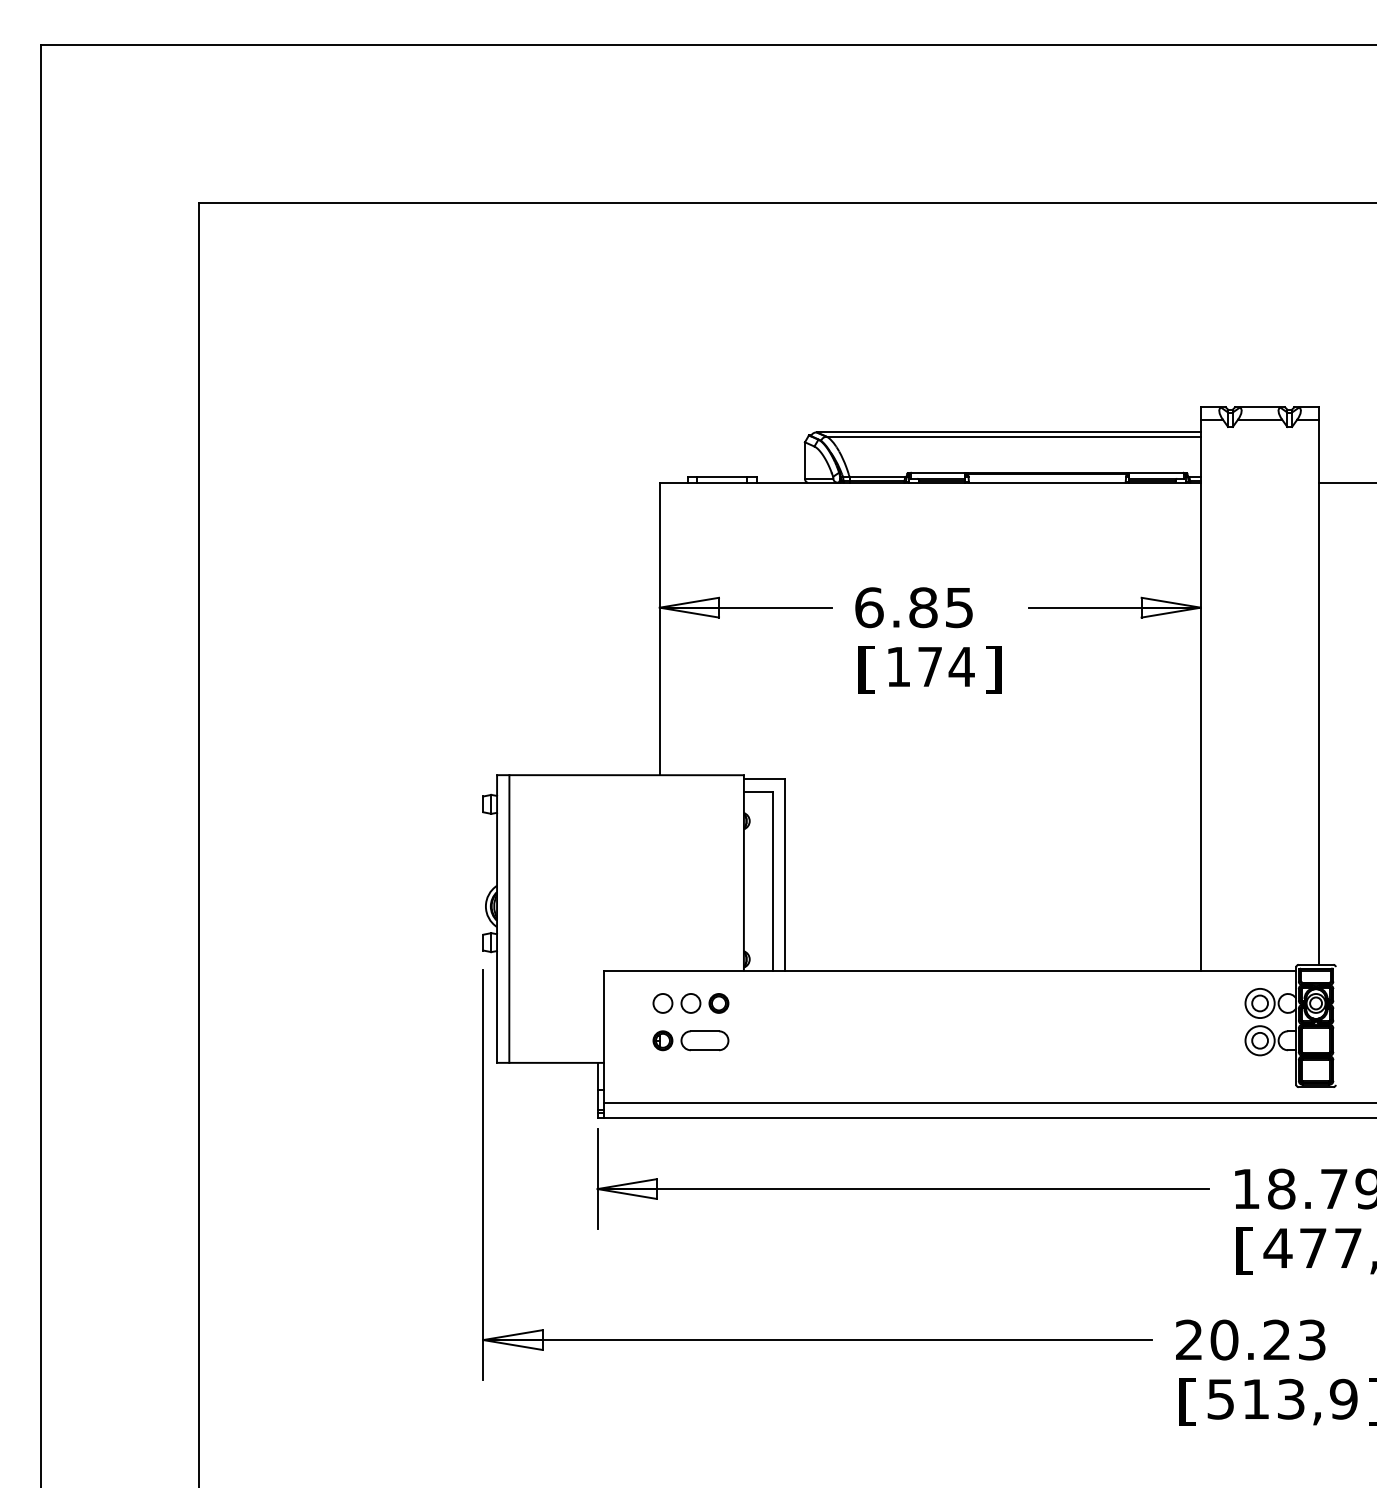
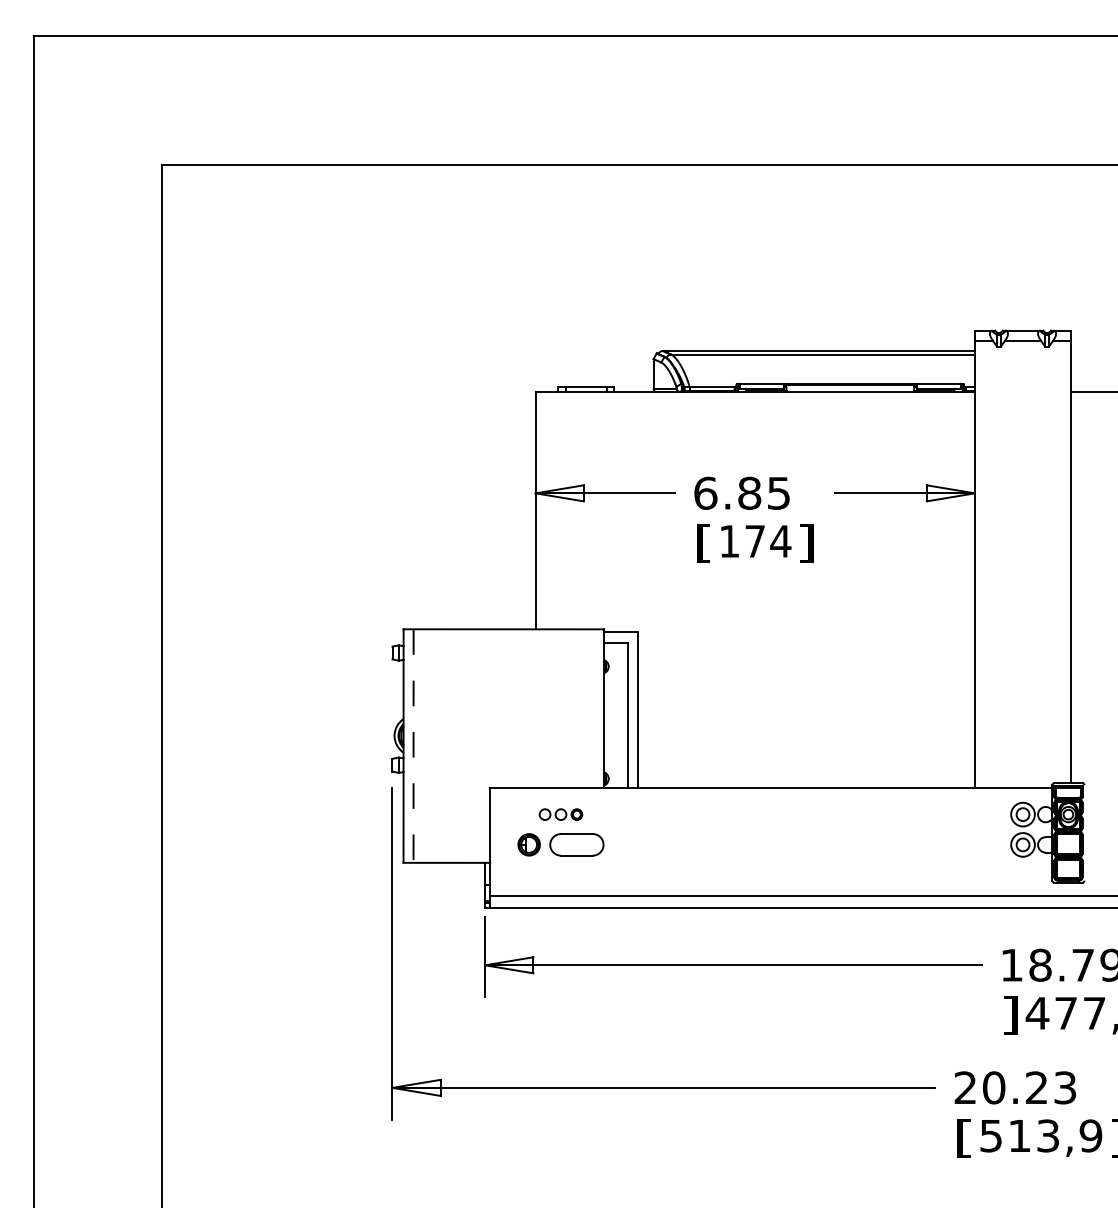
line: (509, 919) -> (413, 746), solid -> dashed
part: (690, 1003) -> (560, 814), size x0.7
part: (690, 1040) -> (560, 844), size x1.4
text: (1244, 1250) -> (1010, 1015), [ -> ]

